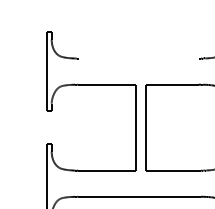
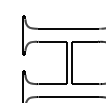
line: (138, 57) -> (68, 28), added

